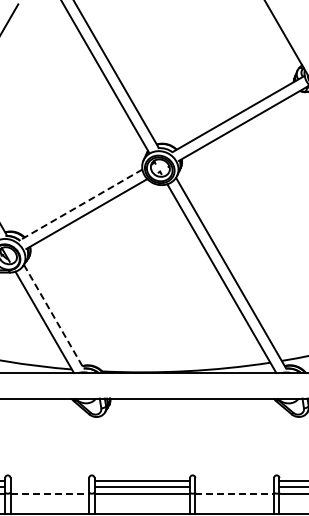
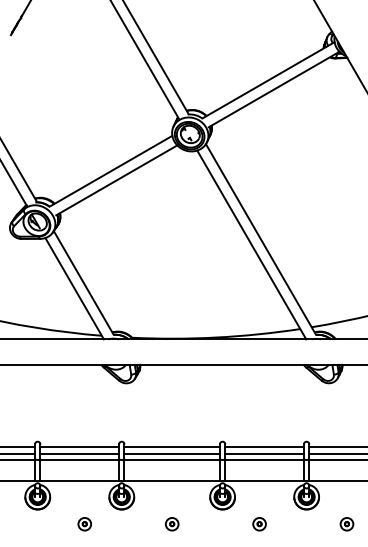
line: (81, 205) -> (111, 171), dashed -> solid
line: (53, 316) -> (83, 282), dashed -> solid
line: (49, 481) -> (79, 447), added
line: (234, 481) -> (264, 447), added
line: (49, 487) -> (79, 453), added
line: (234, 487) -> (264, 453), added
line: (50, 494) -> (80, 460), dashed -> solid
line: (235, 494) -> (265, 460), dashed -> solid

